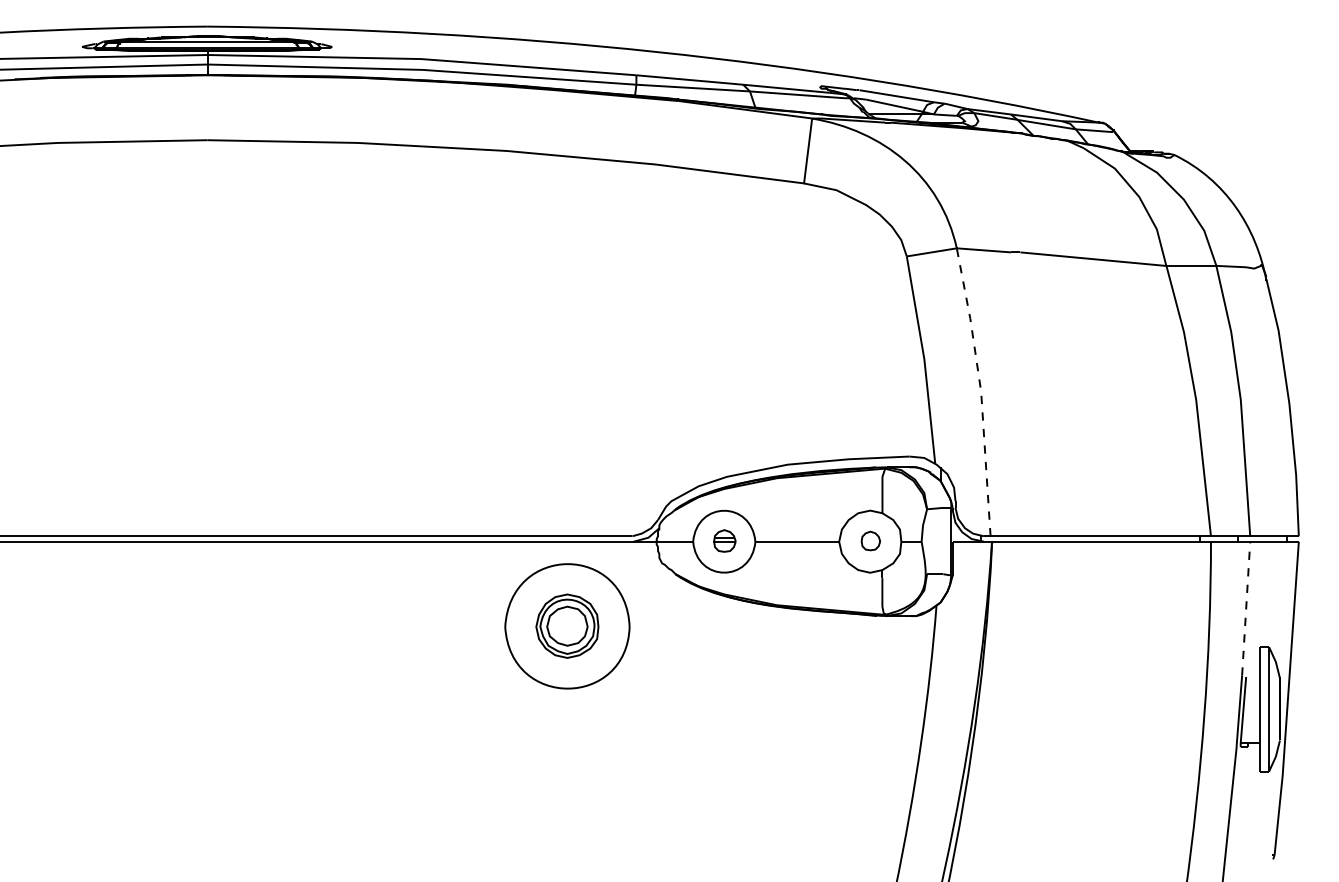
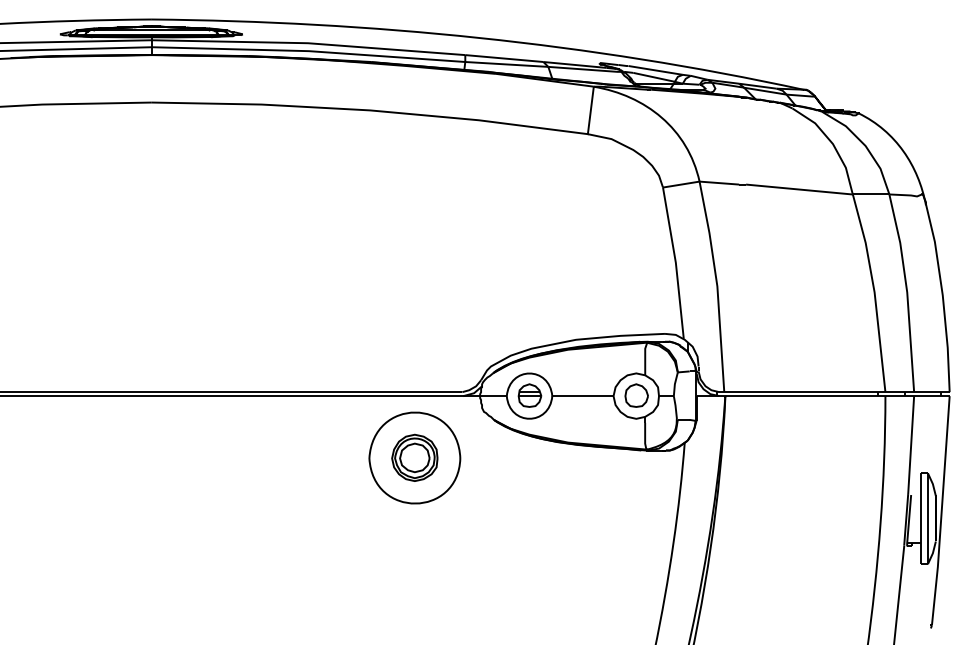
line: (981, 390) -> (717, 285), dashed -> solid
part: (724, 540) -> (529, 395), size x1.43
part: (870, 540) -> (636, 395), size x1.67
line: (1246, 608) -> (911, 444), dashed -> solid

